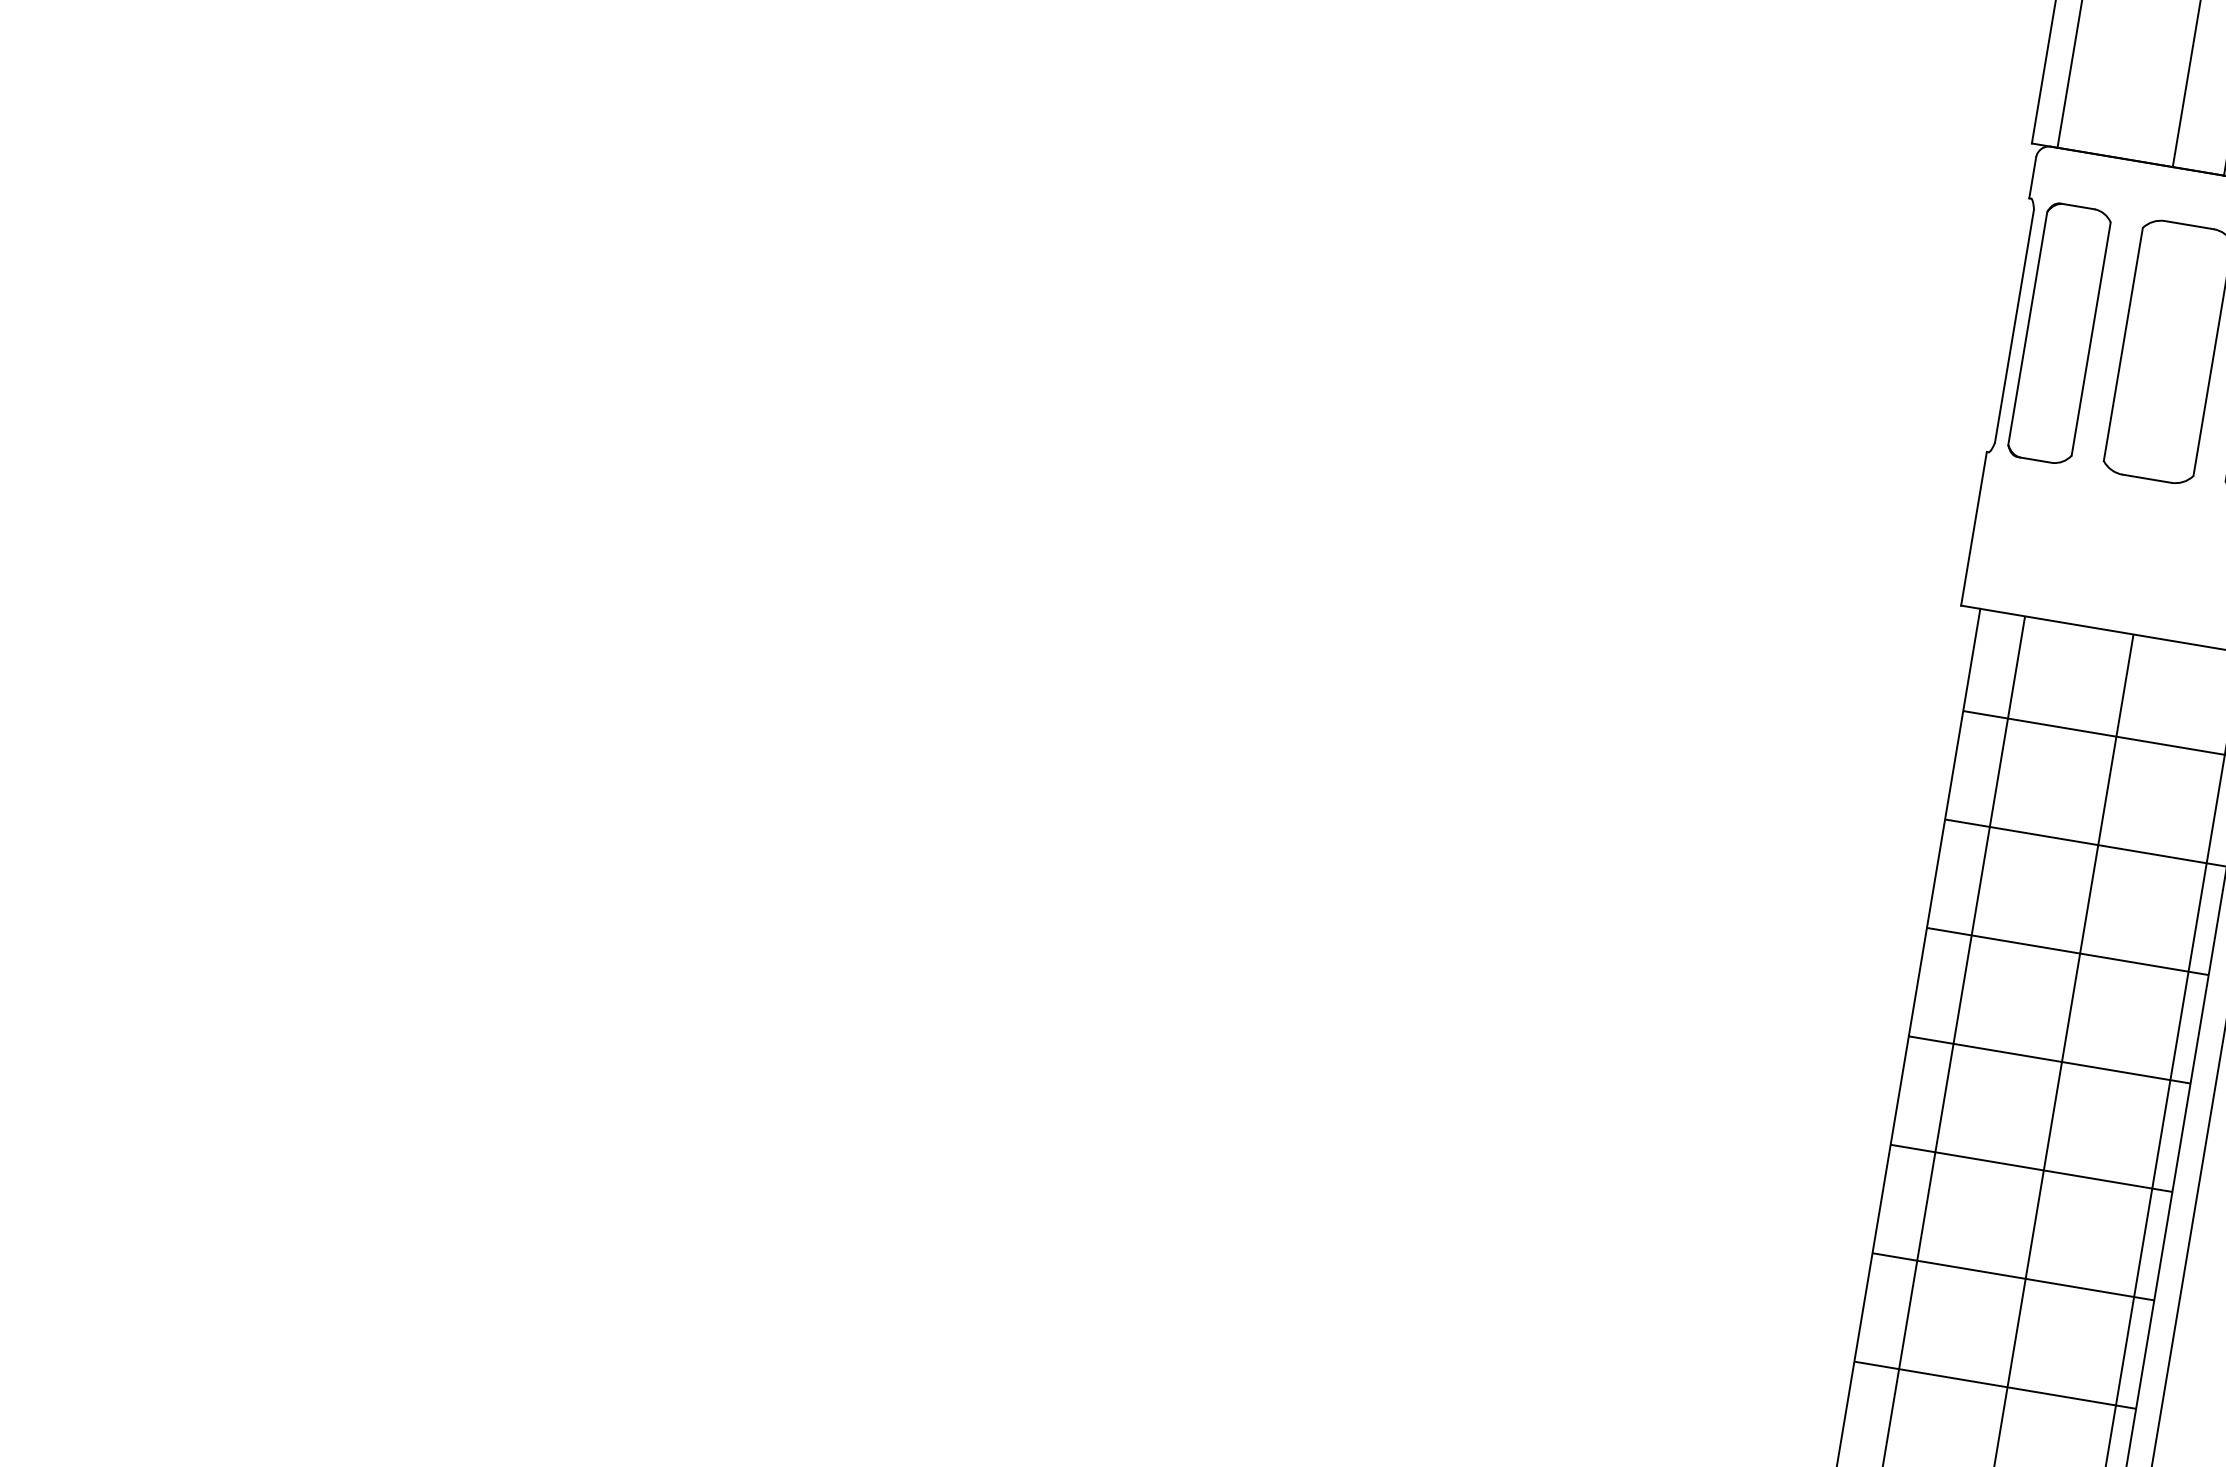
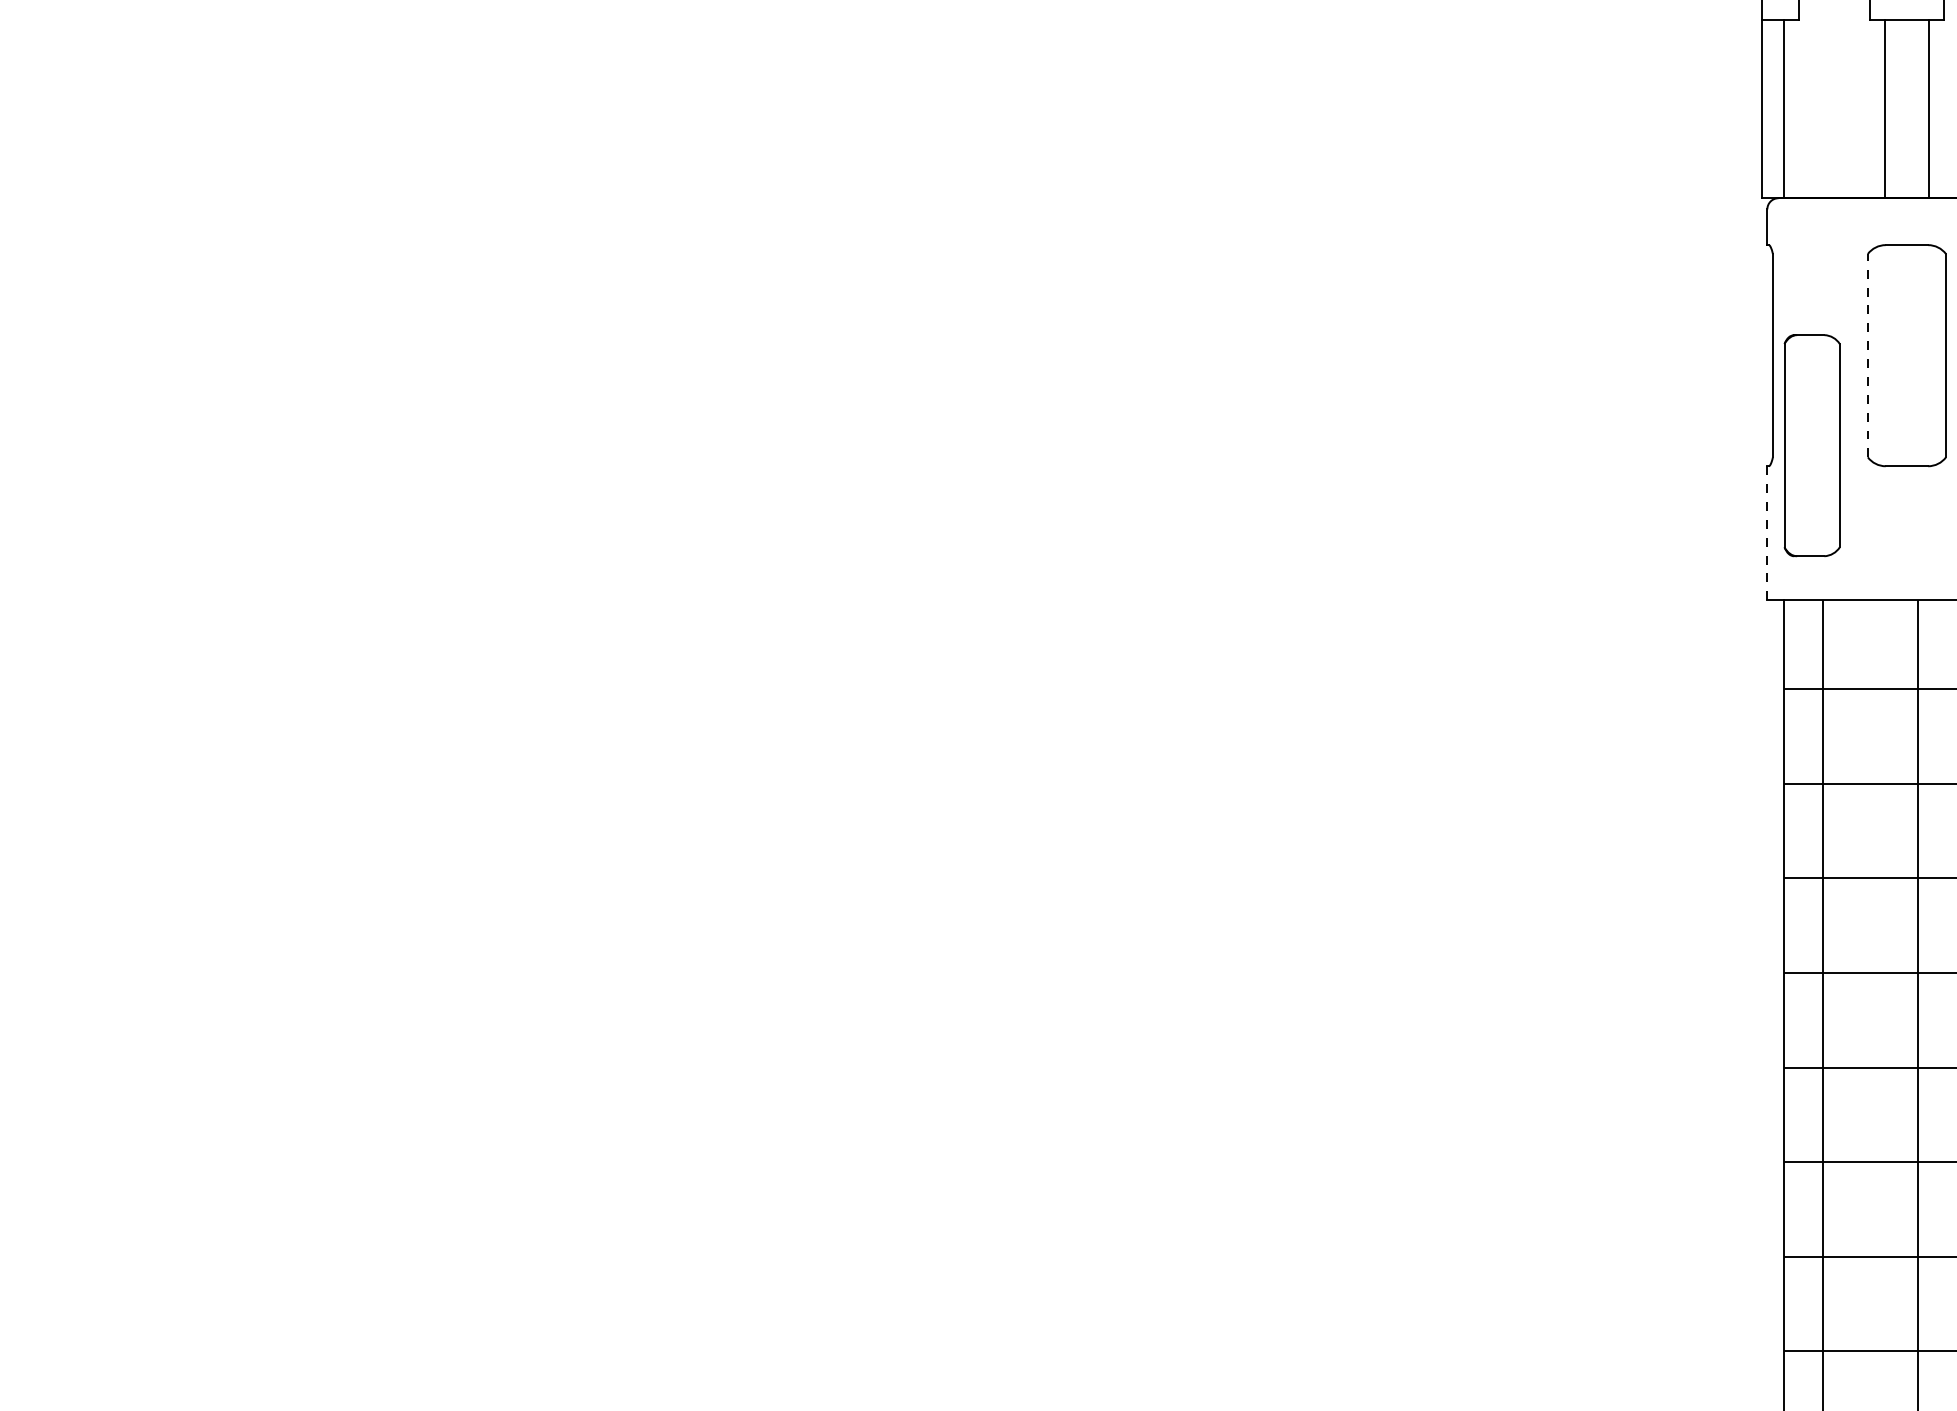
part: (2058, 333) -> (1811, 445), moved
line: (2122, 344) -> (1867, 355), solid -> dashed
line: (1974, 529) -> (1767, 533), solid -> dashed

